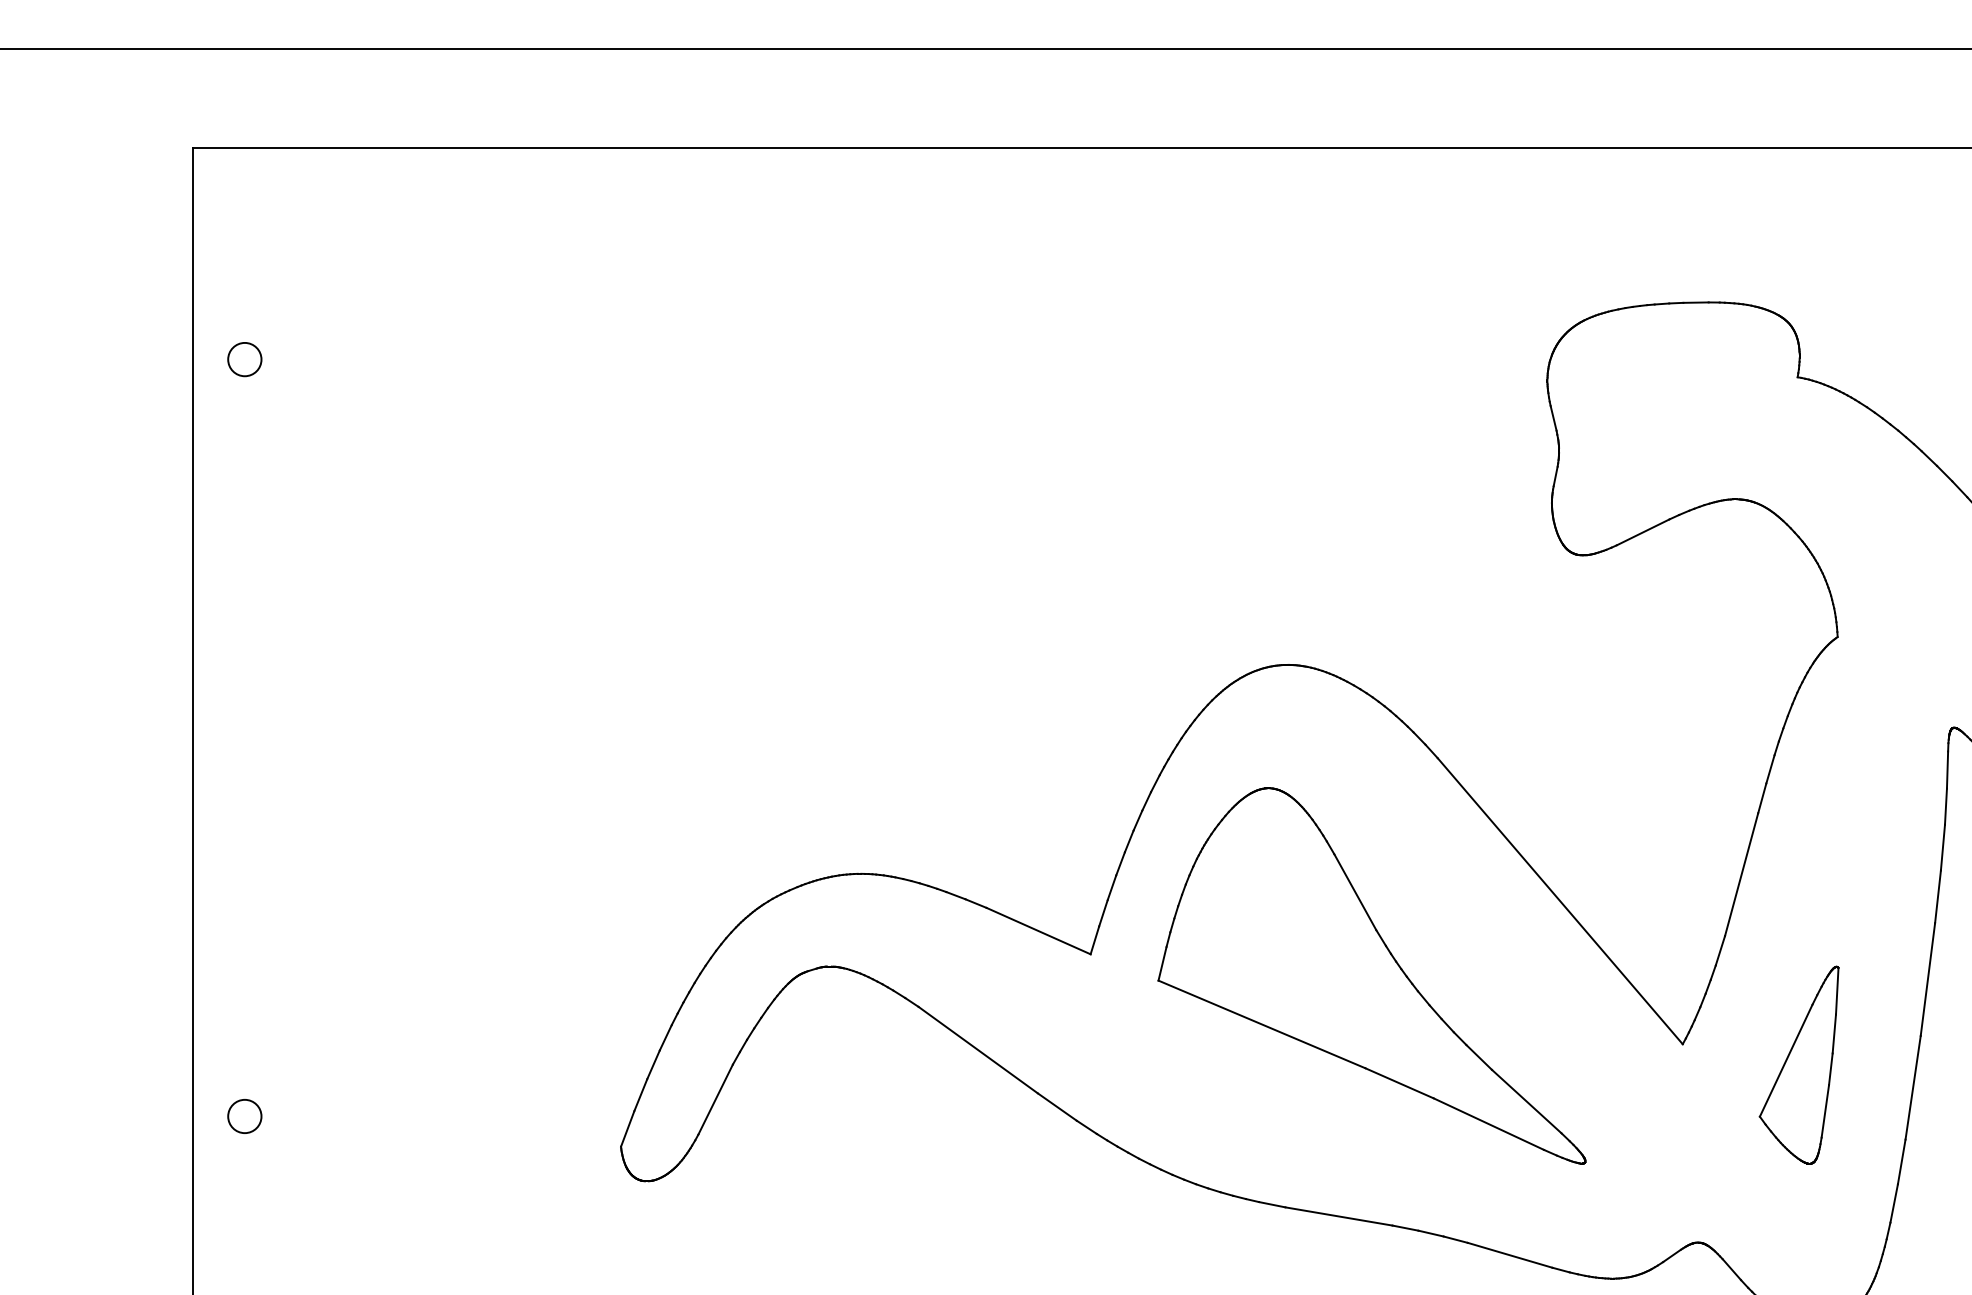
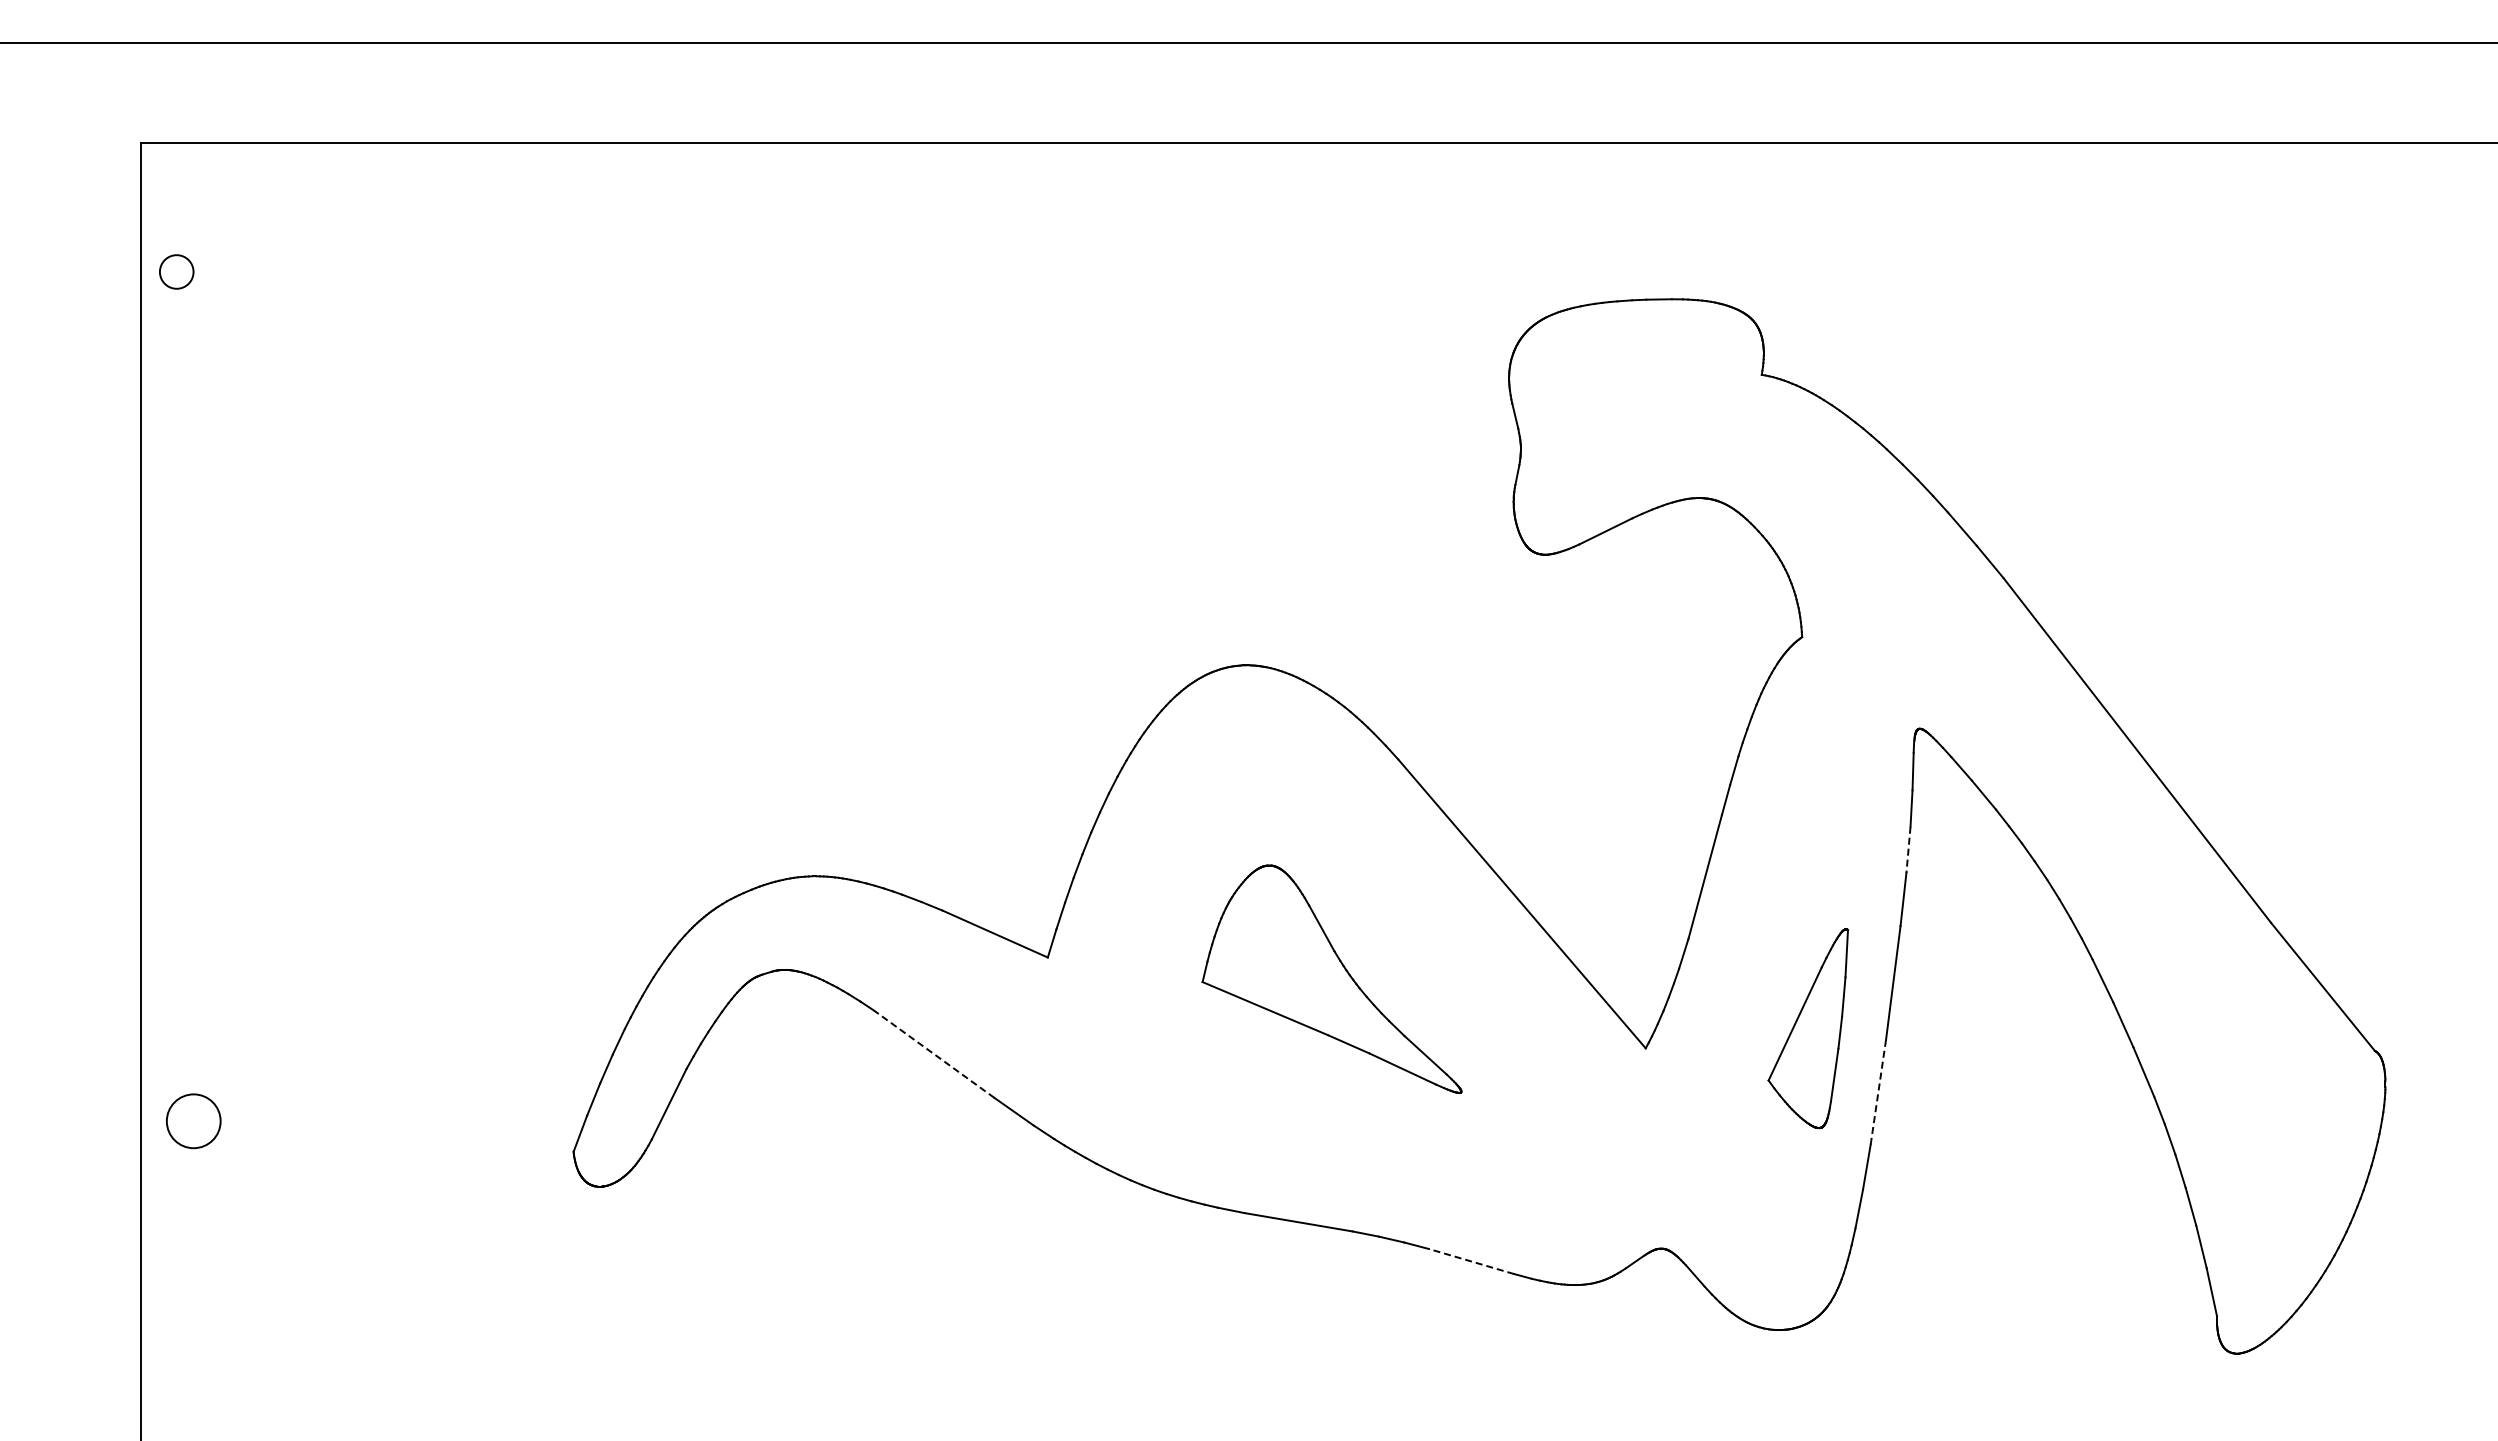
circle: (244, 359) -> (176, 271), moved
line: (1942, 848) -> (1908, 850), solid -> dashed
part: (1371, 975) -> (1331, 978), size x0.6
line: (977, 1050) -> (933, 1054), solid -> dashed
part: (1799, 1065) -> (1808, 1028), moved
line: (1913, 1087) -> (1878, 1092), solid -> dashed
circle: (244, 1116) -> (193, 1121), size x1.6
line: (1510, 1255) -> (1471, 1261), solid -> dashed

